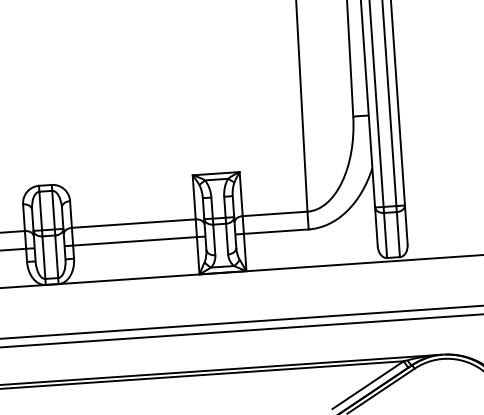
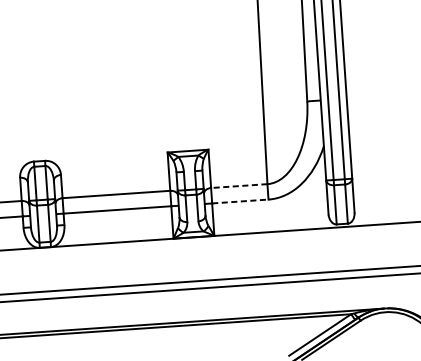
line: (274, 213) -> (238, 185), solid -> dashed
line: (276, 231) -> (240, 201), solid -> dashed

